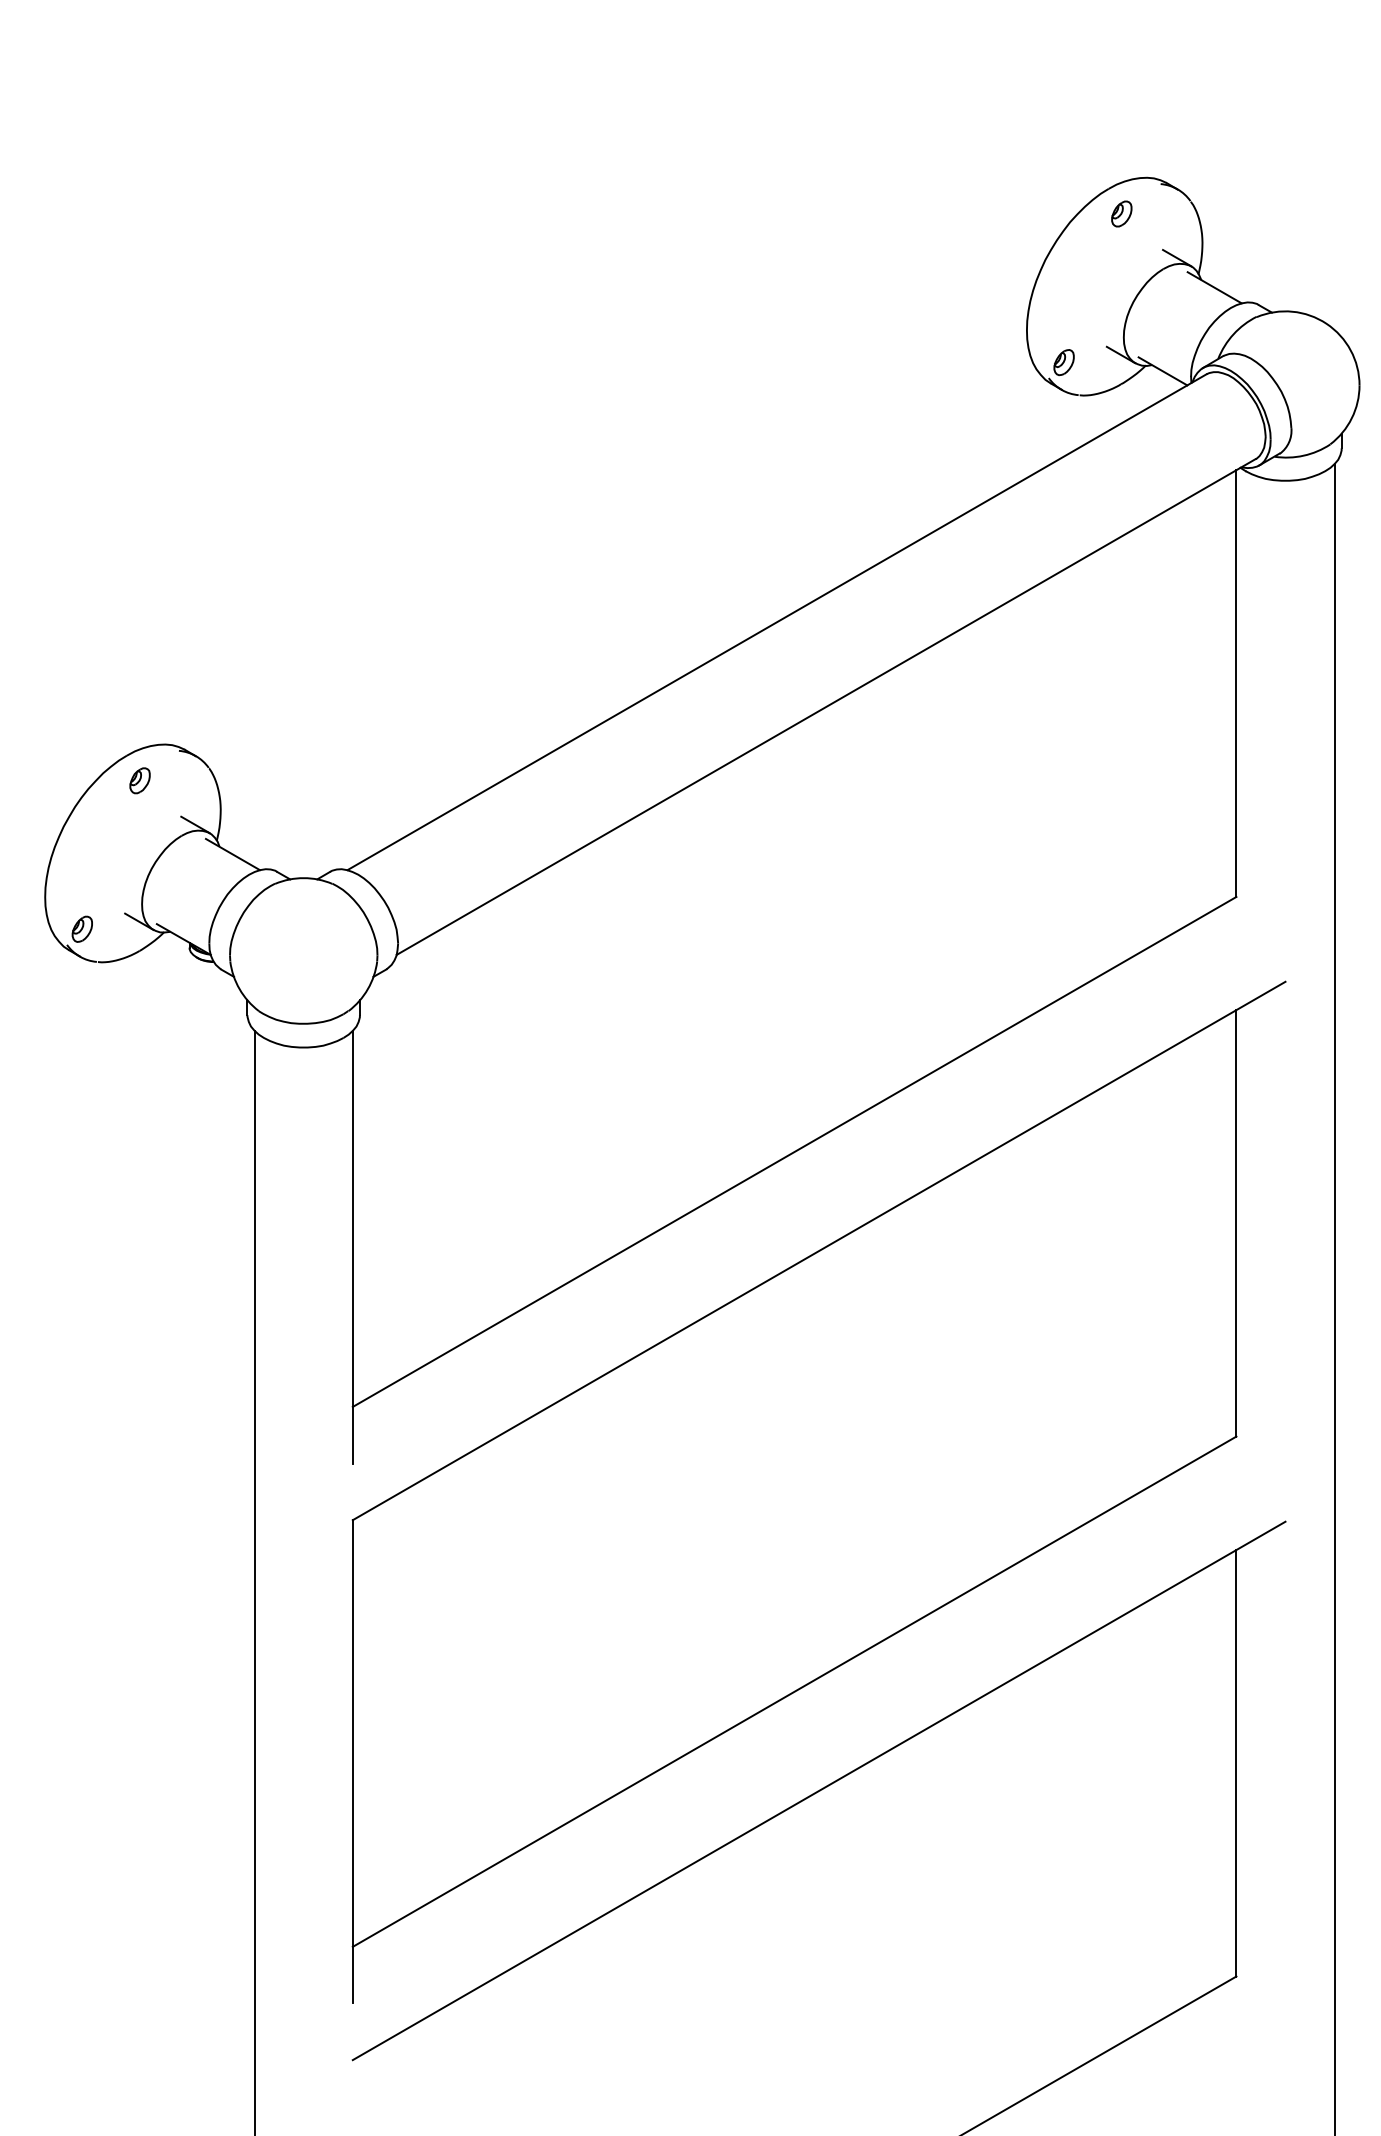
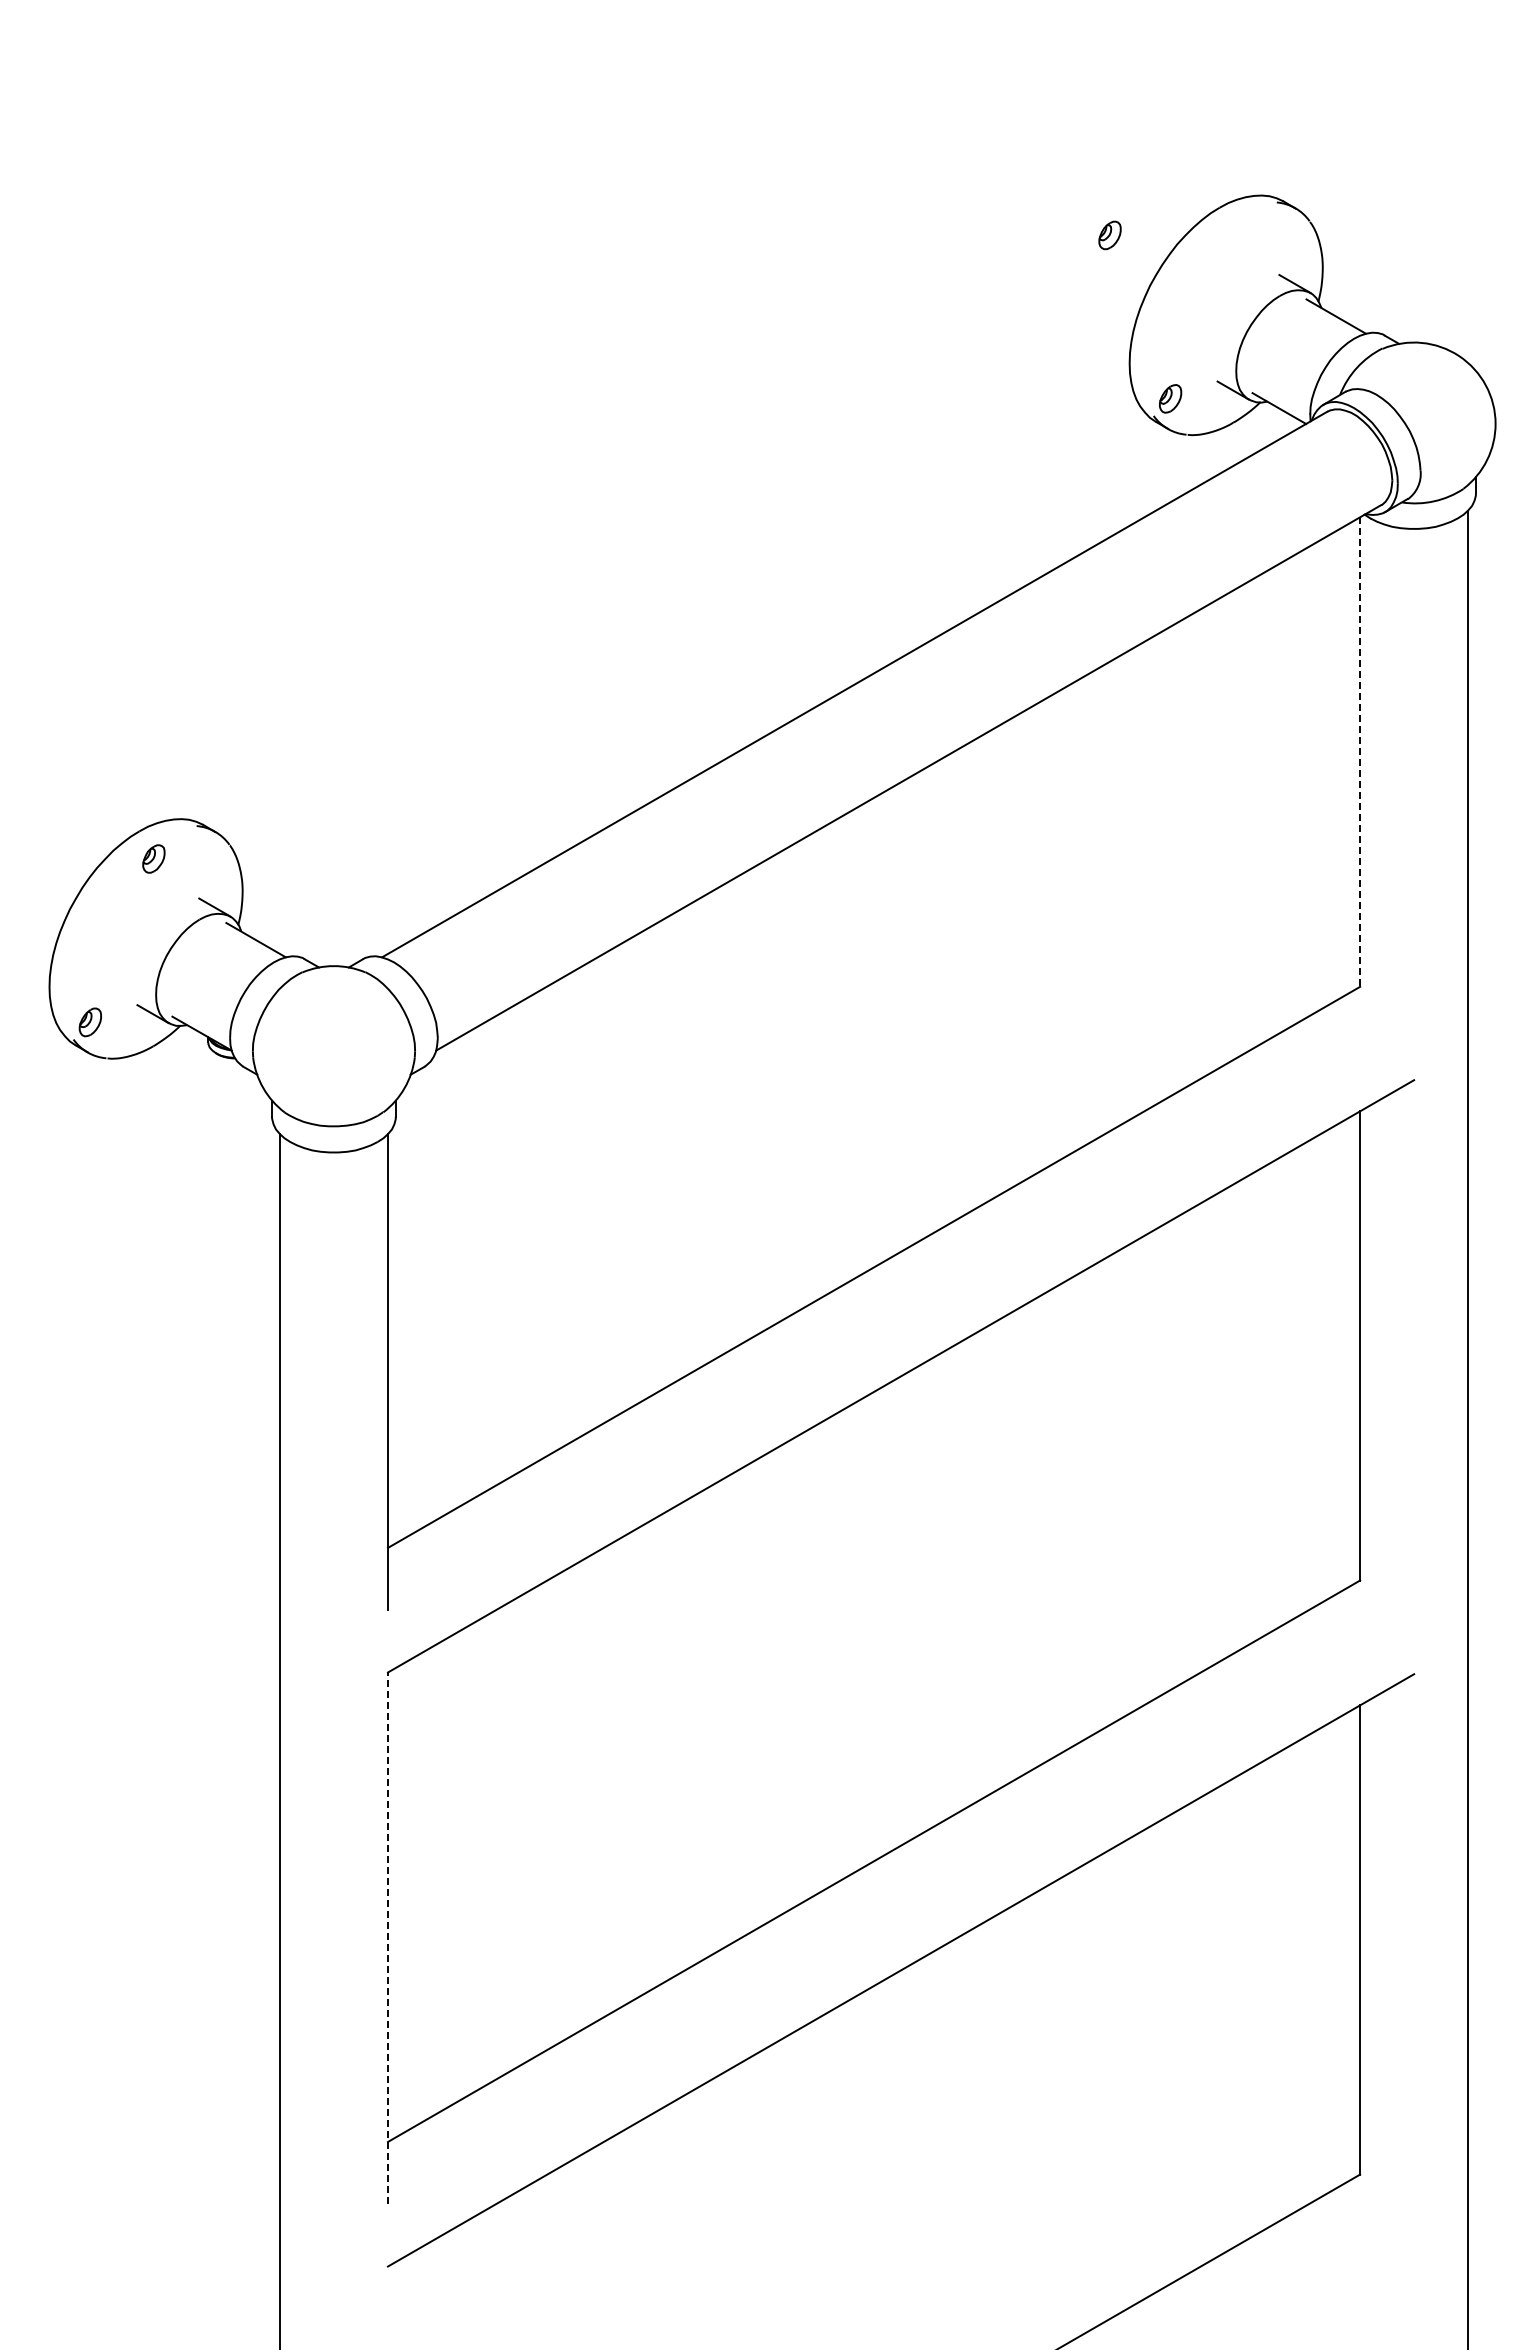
part: (1121, 214) -> (1109, 235), moved
line: (1236, 683) -> (1360, 752), solid -> dashed
line: (352, 1761) -> (387, 1938), solid -> dashed

